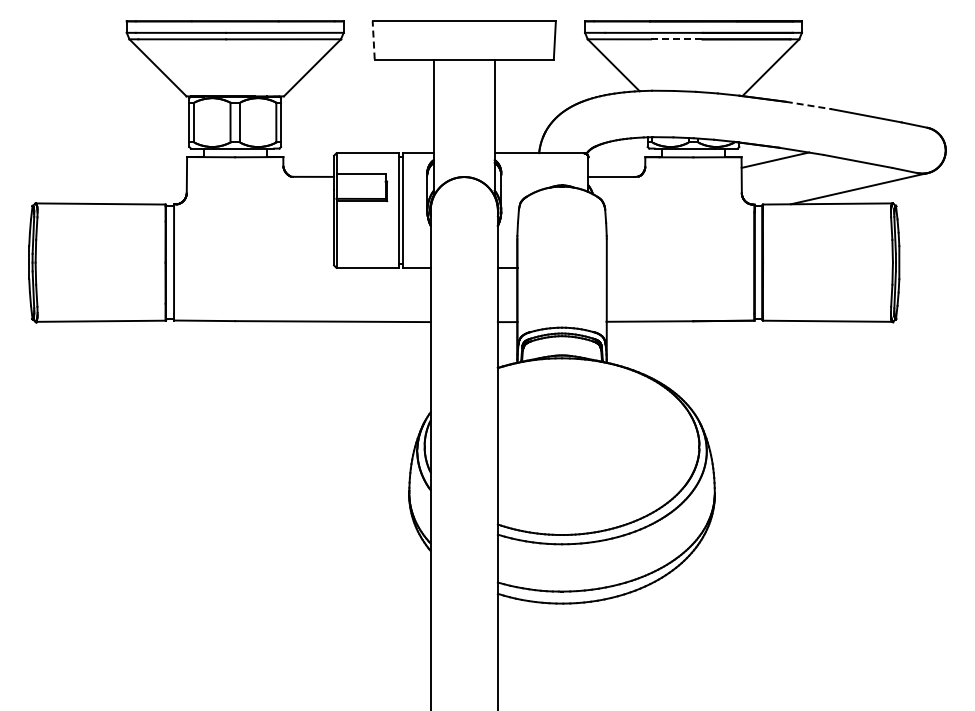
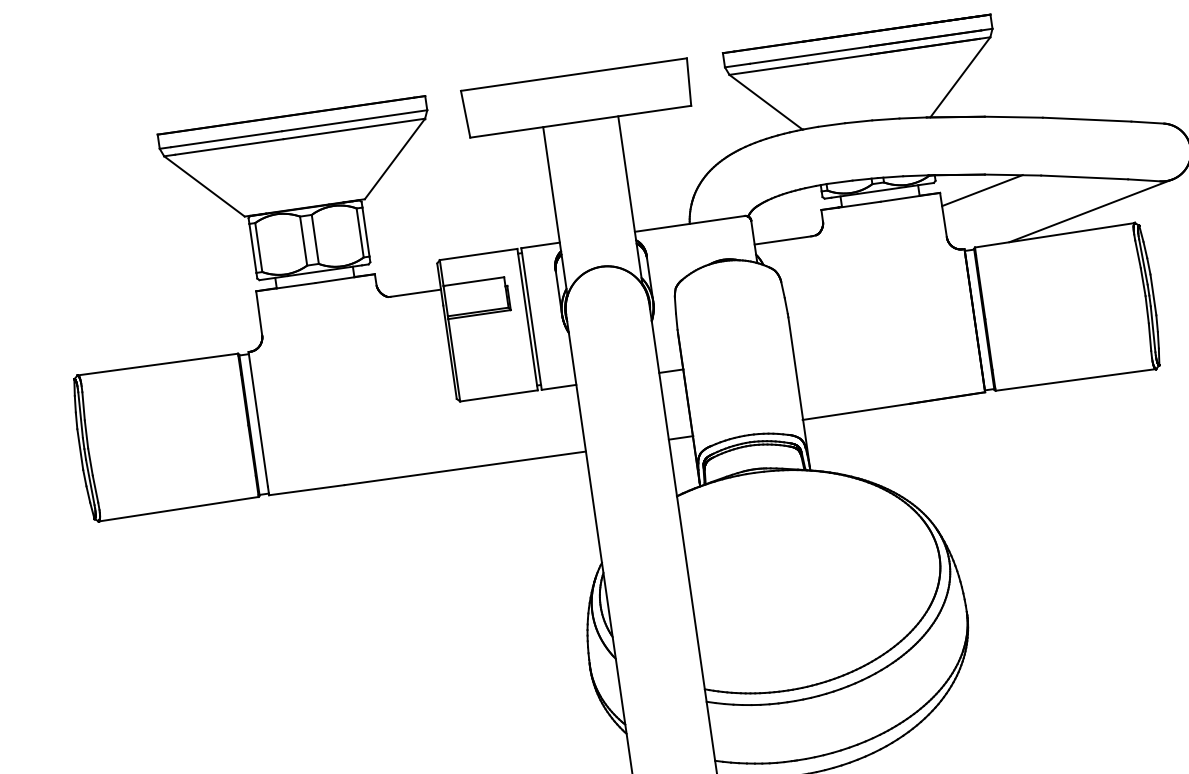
line: (373, 39) -> (465, 113), dashed -> solid
line: (676, 39) -> (838, 59), dashed -> solid
line: (809, 105) -> (1014, 117), dashed -> solid

